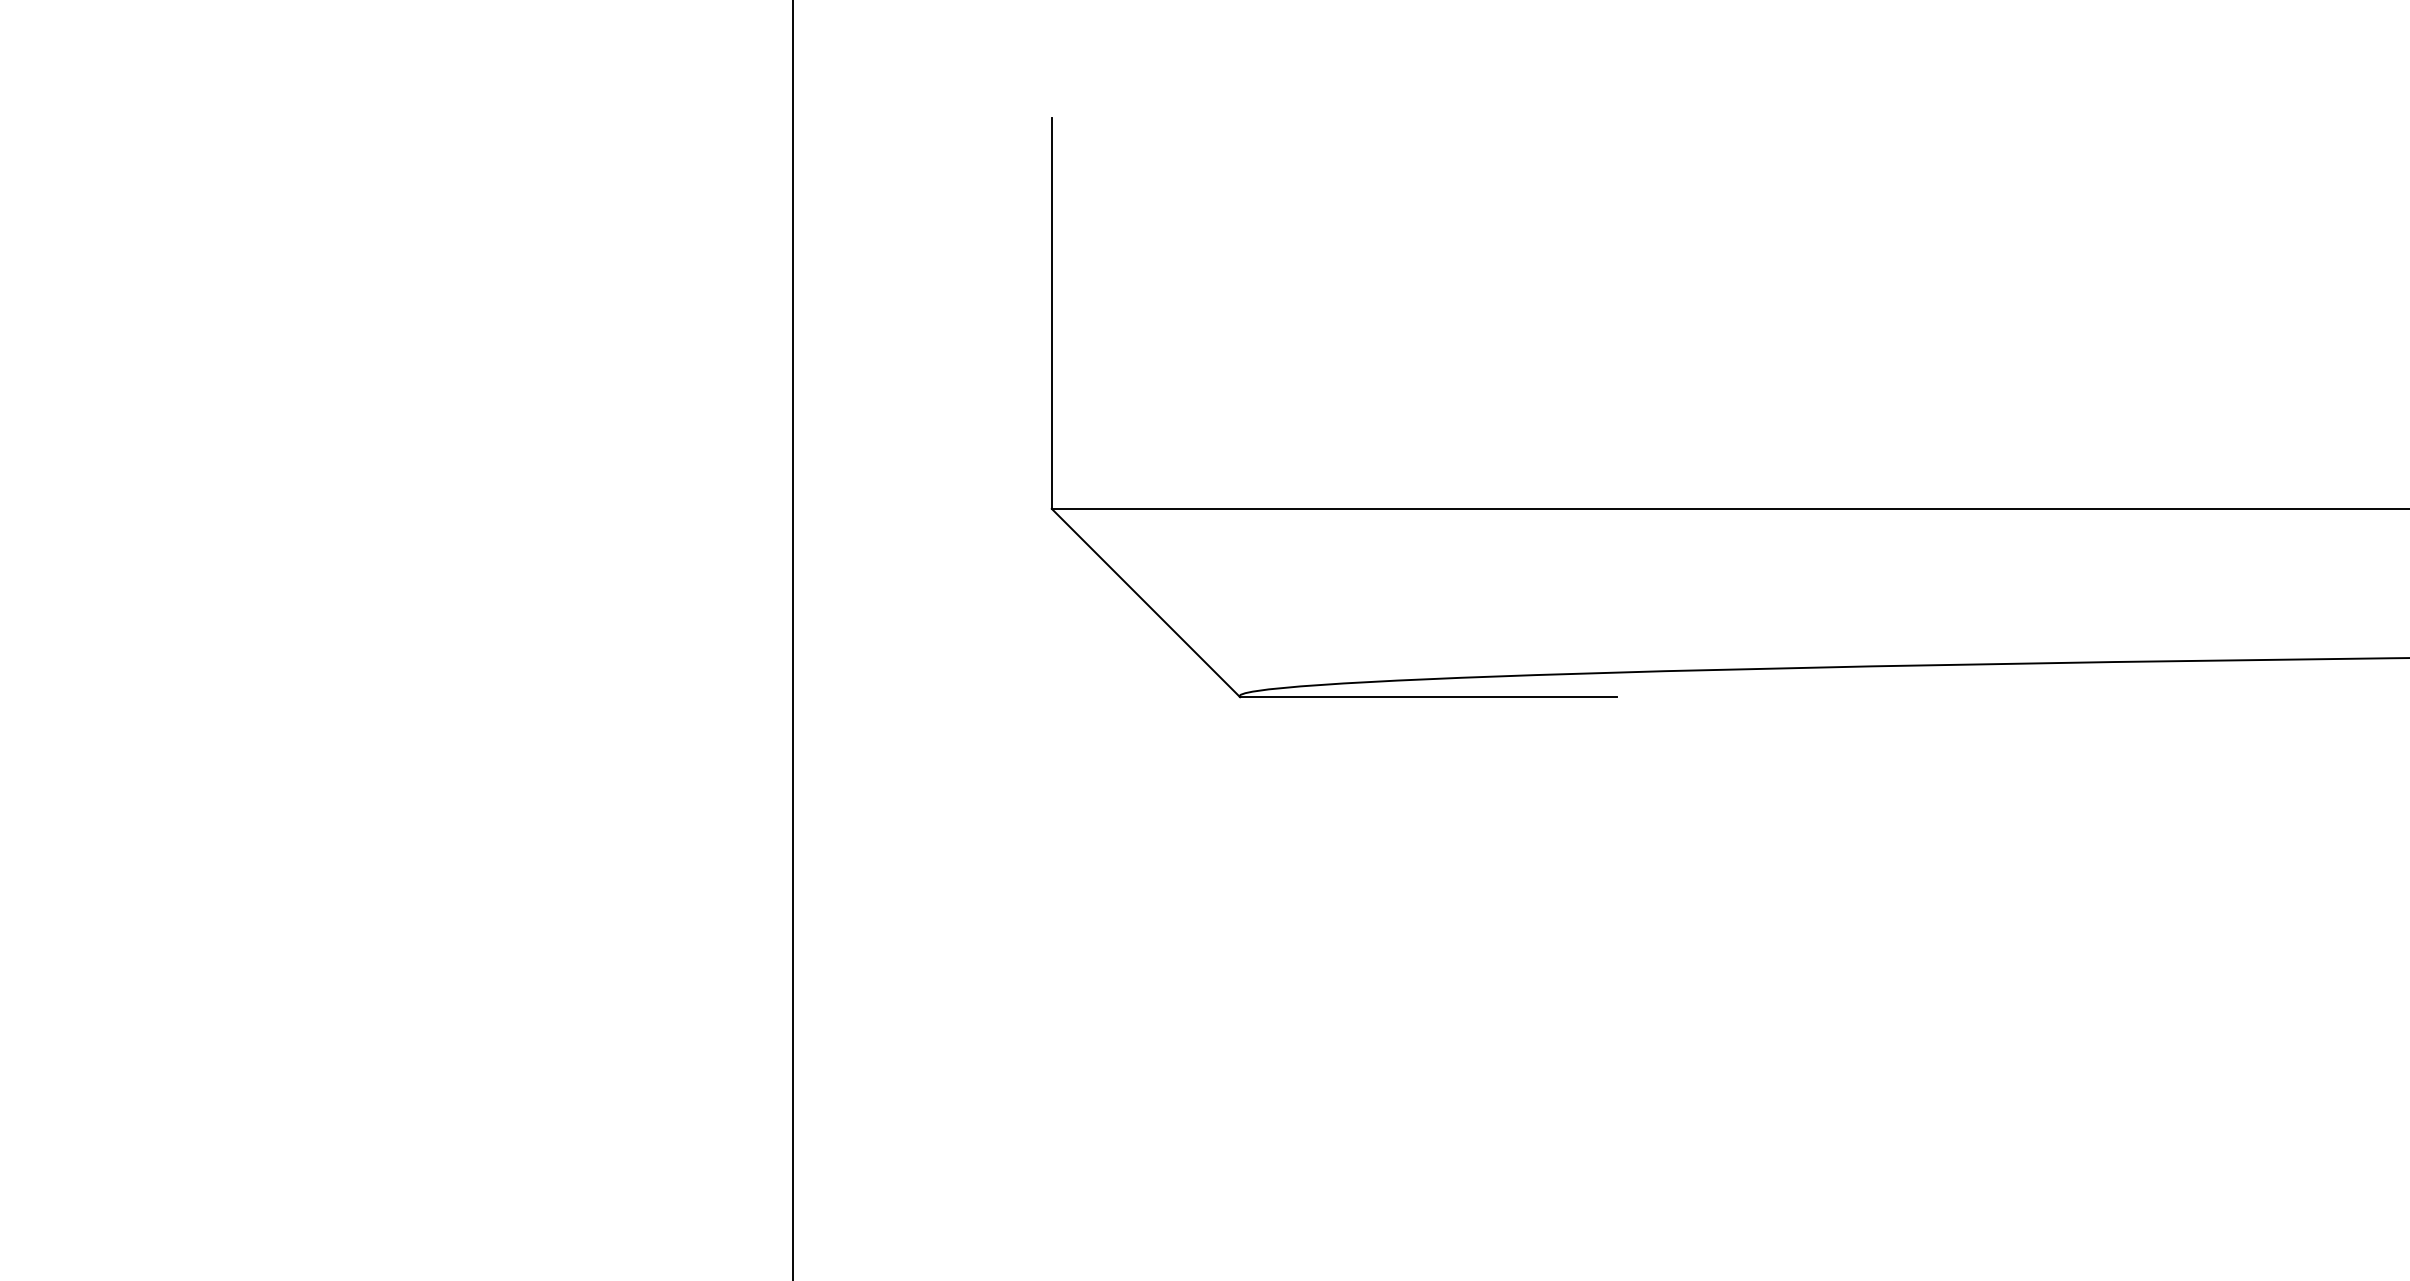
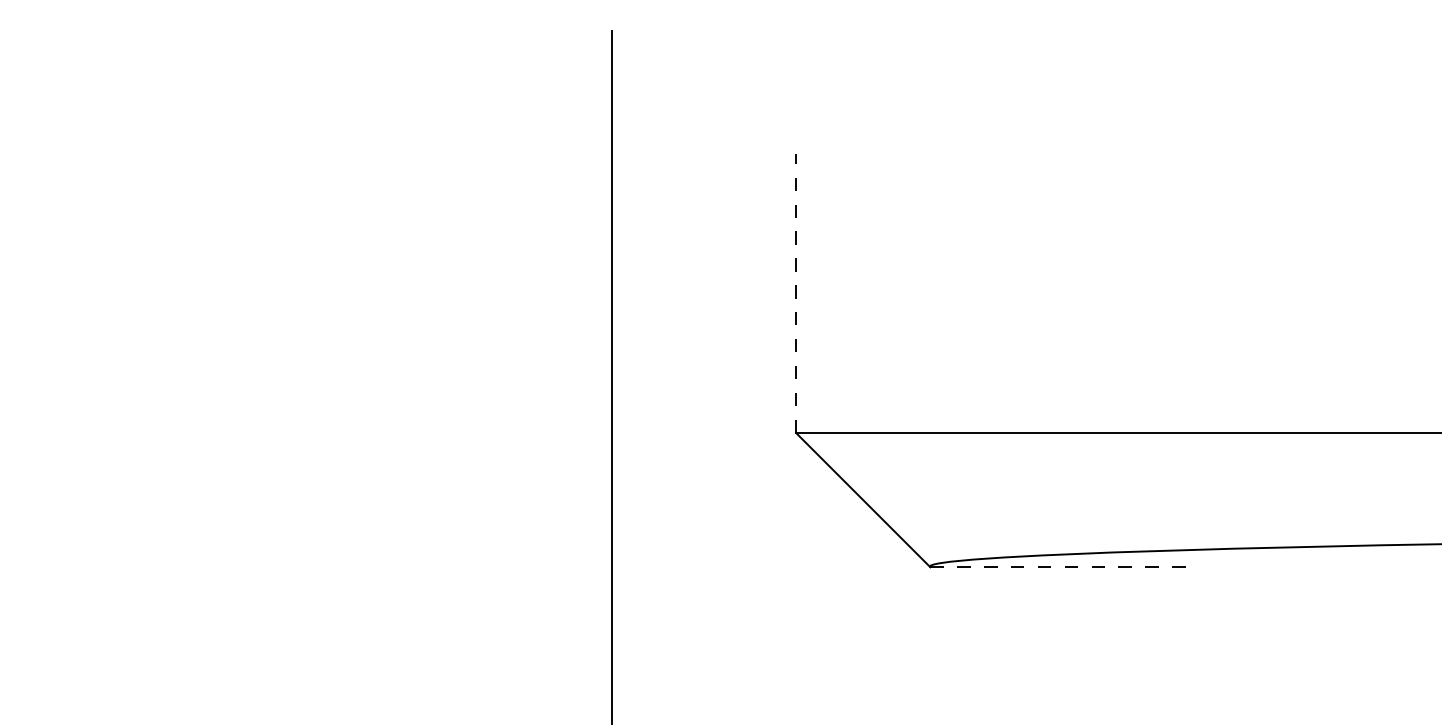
line: (1051, 313) -> (795, 293), solid -> dashed
line: (1428, 697) -> (1064, 567), solid -> dashed

